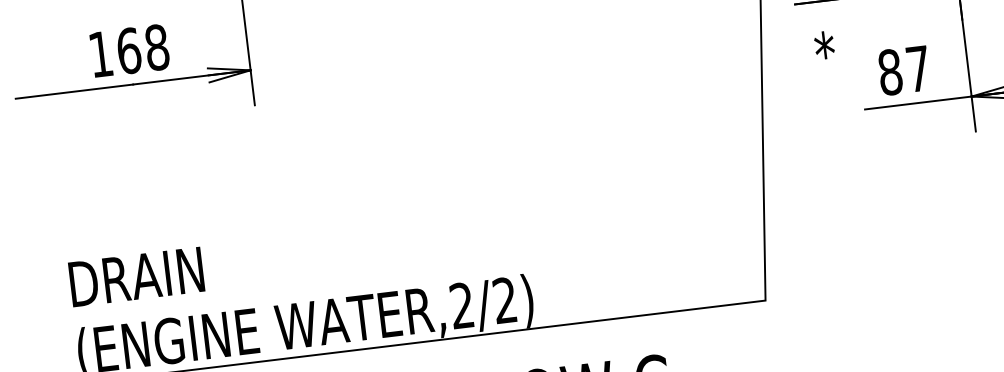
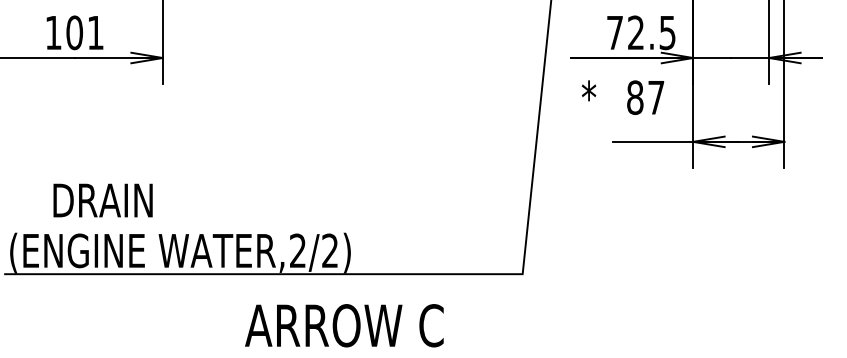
text: (142, 48) -> (84, 32), 168 -> 101
text: (903, 70) -> (645, 97), moved
text: (135, 277) -> (102, 200), moved

